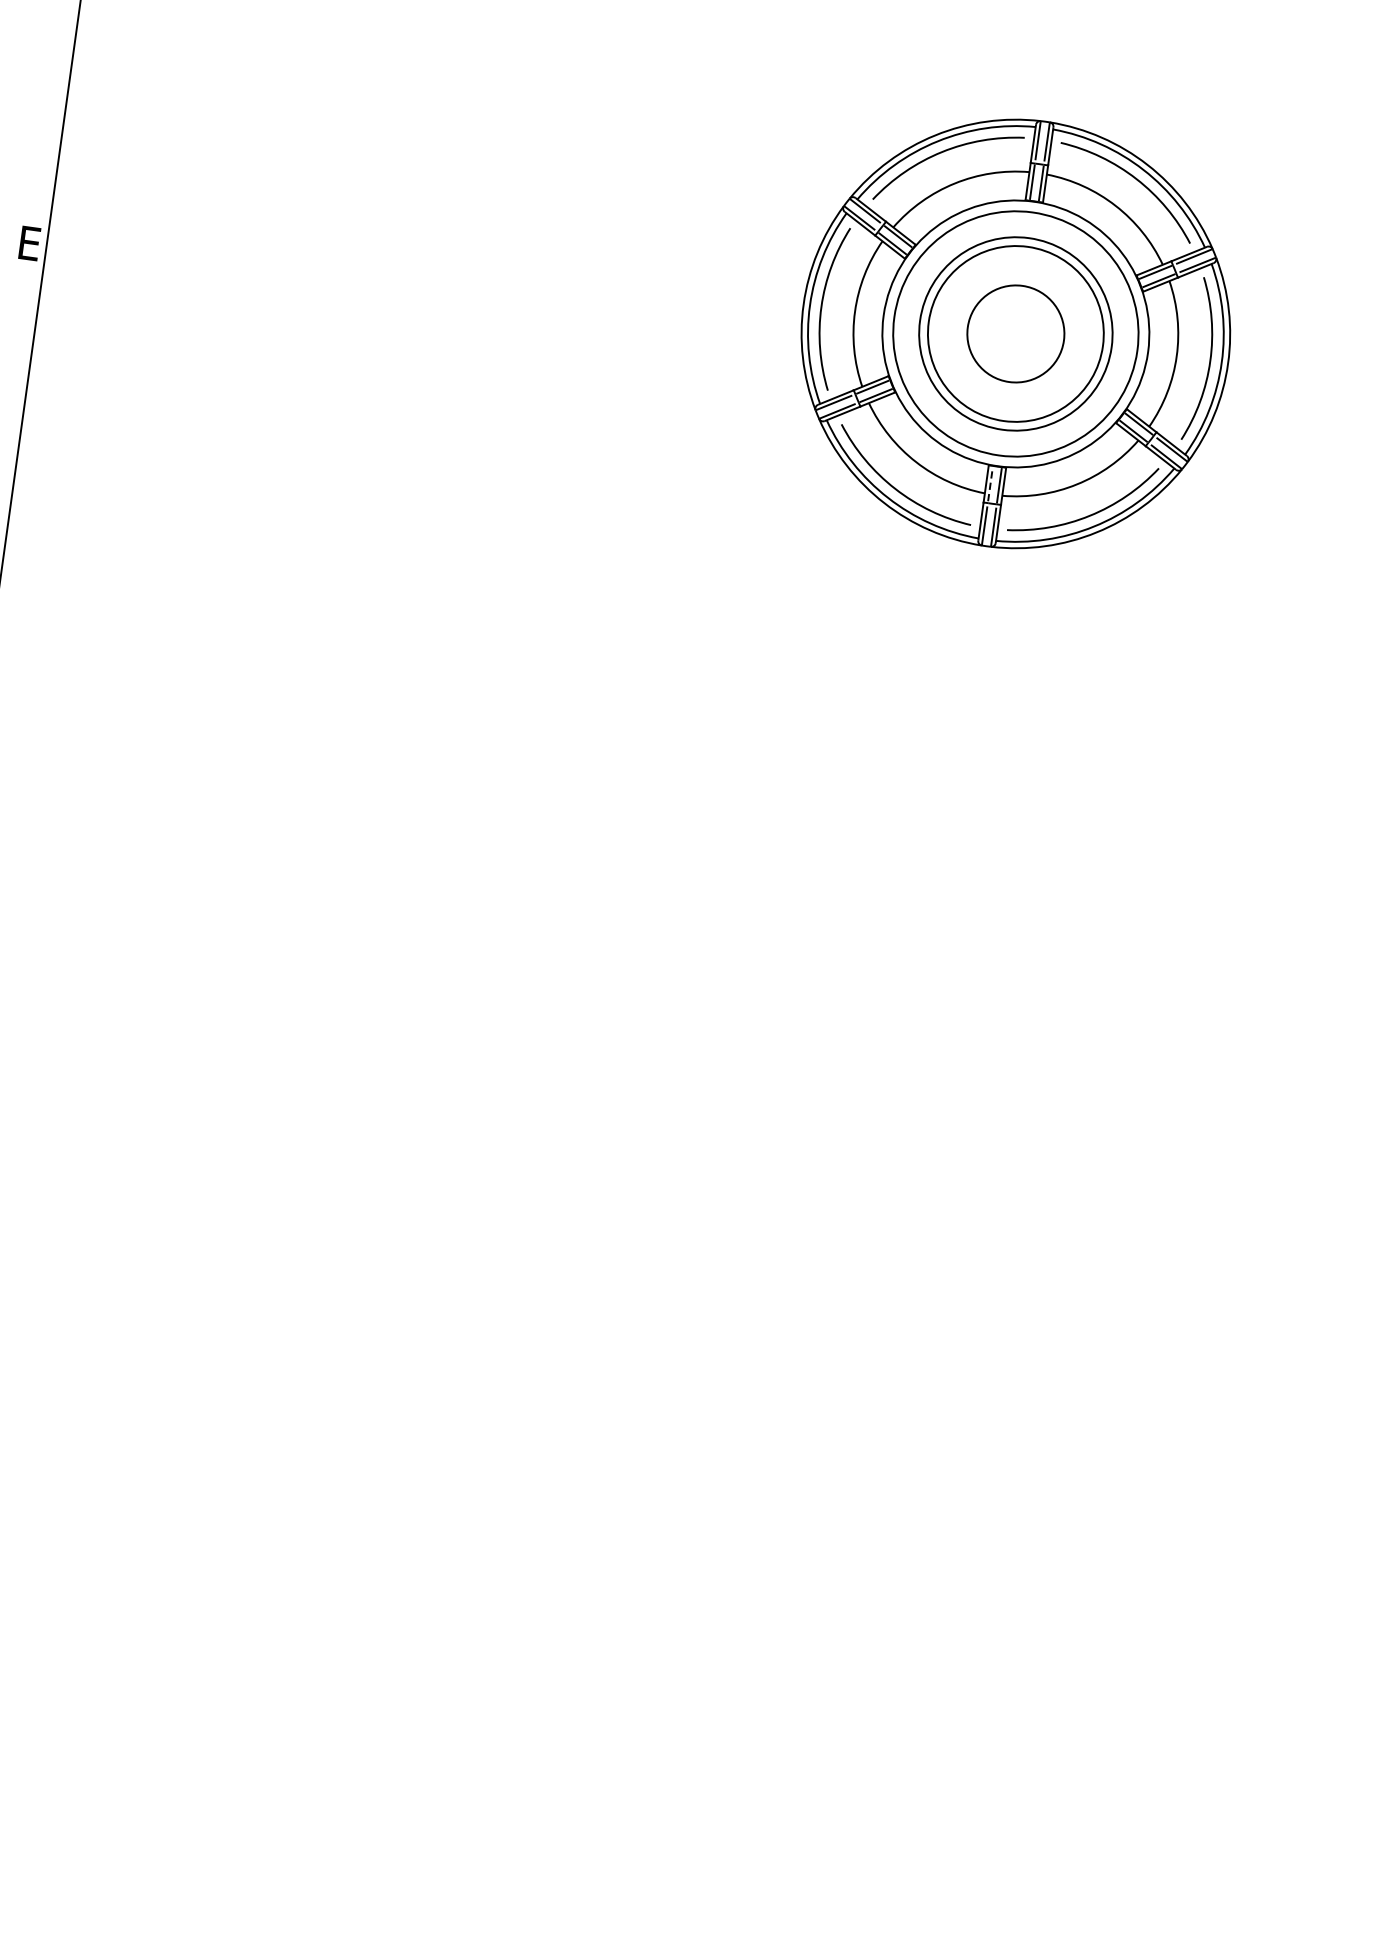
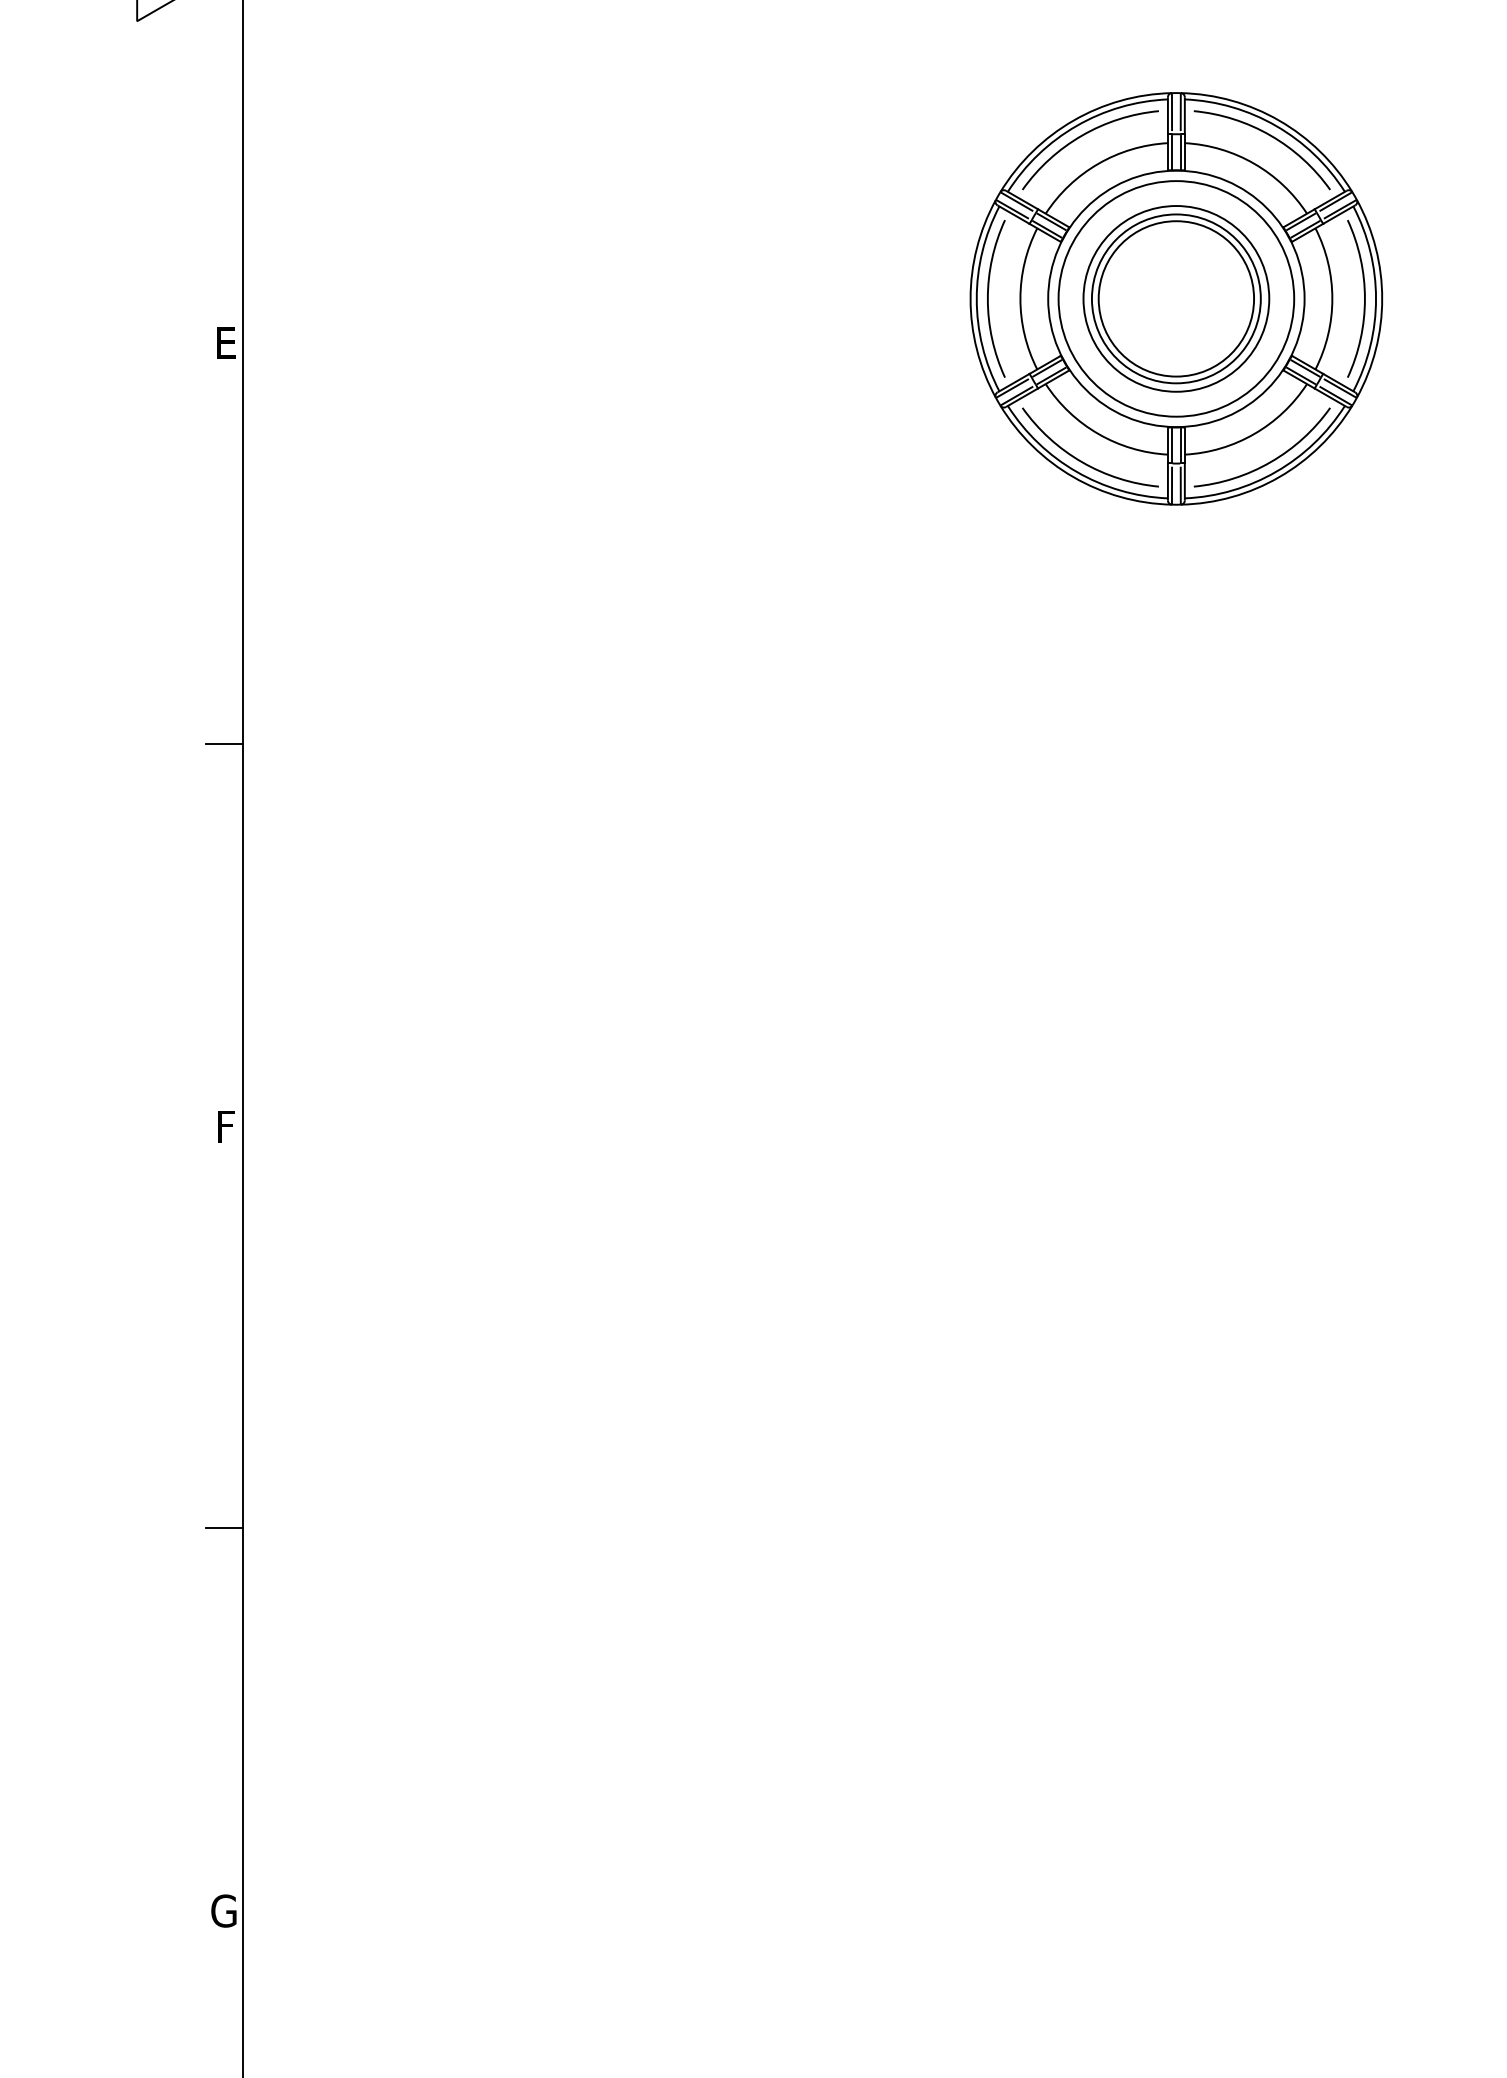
circle: (1016, 333) -> (1176, 298), size x1.67
line: (991, 483) -> (1172, 444), dashed -> solid

